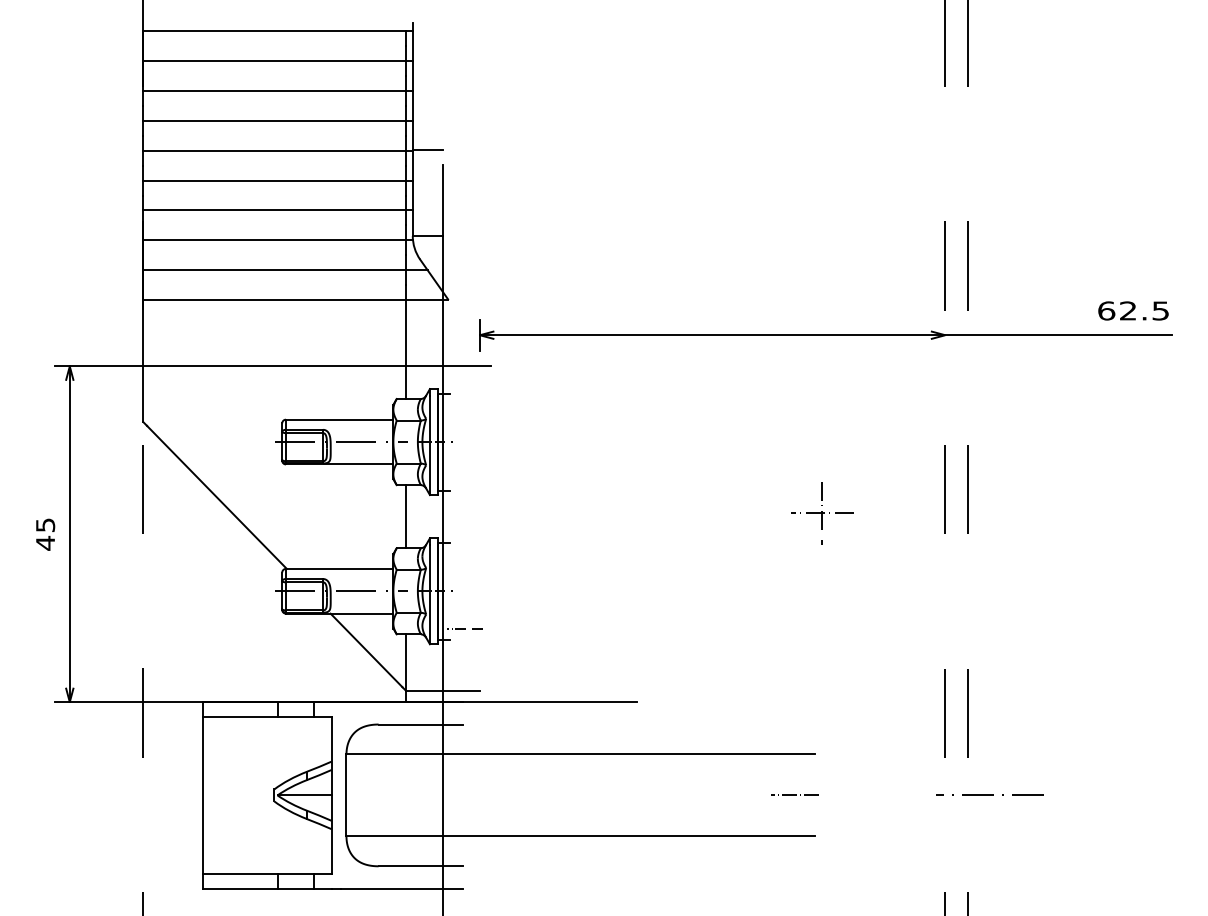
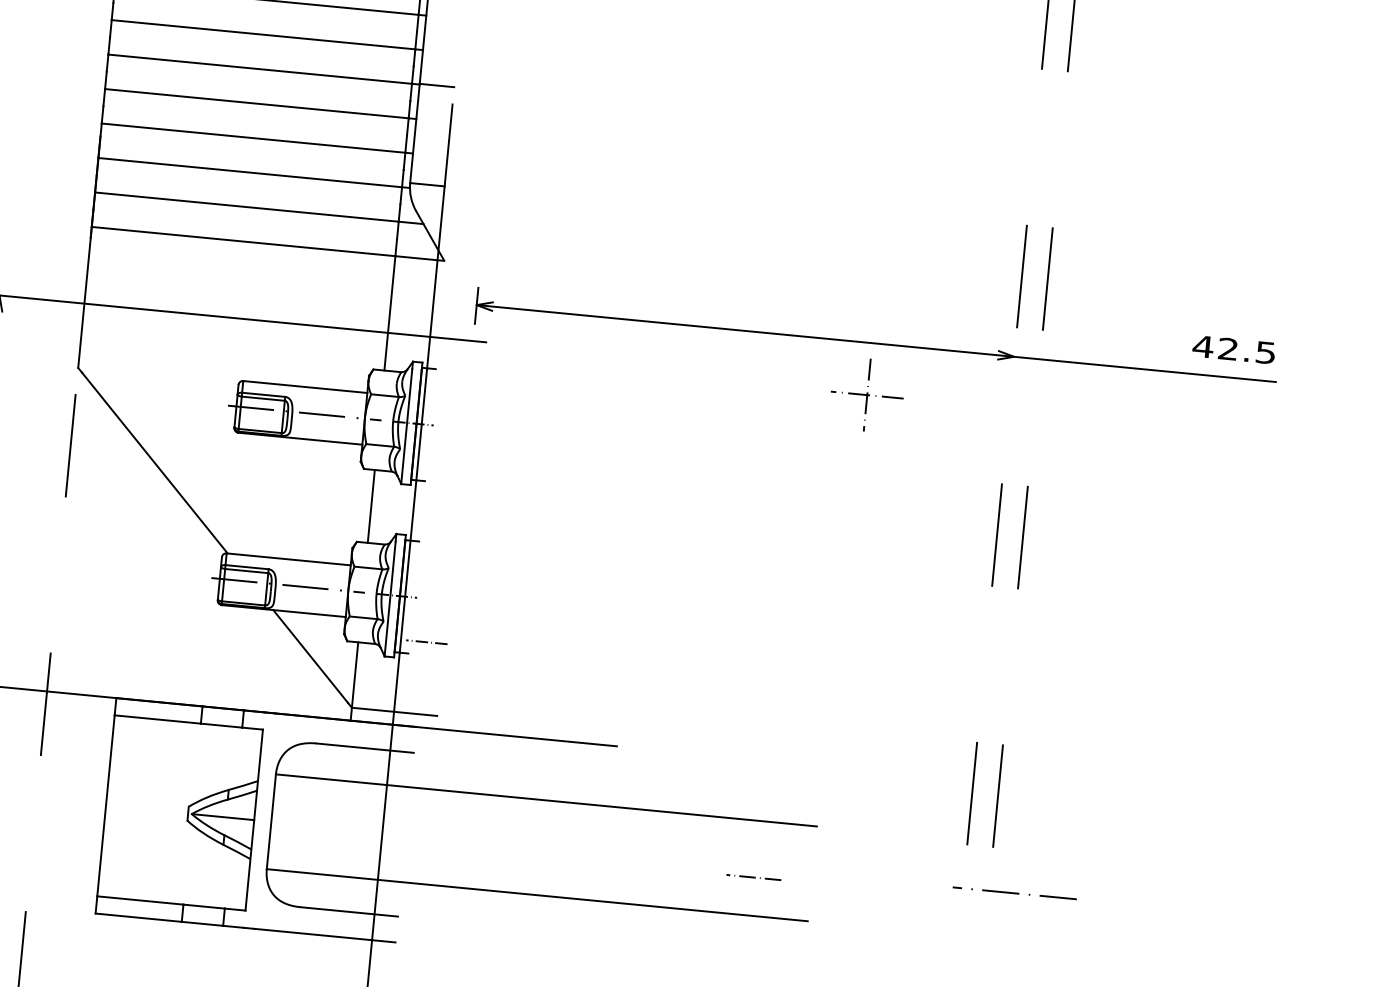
text: (1106, 310) -> (1203, 346), 62.5 -> 42.5
part: (822, 513) -> (867, 395), moved
line: (794, 794) -> (753, 876), moved

